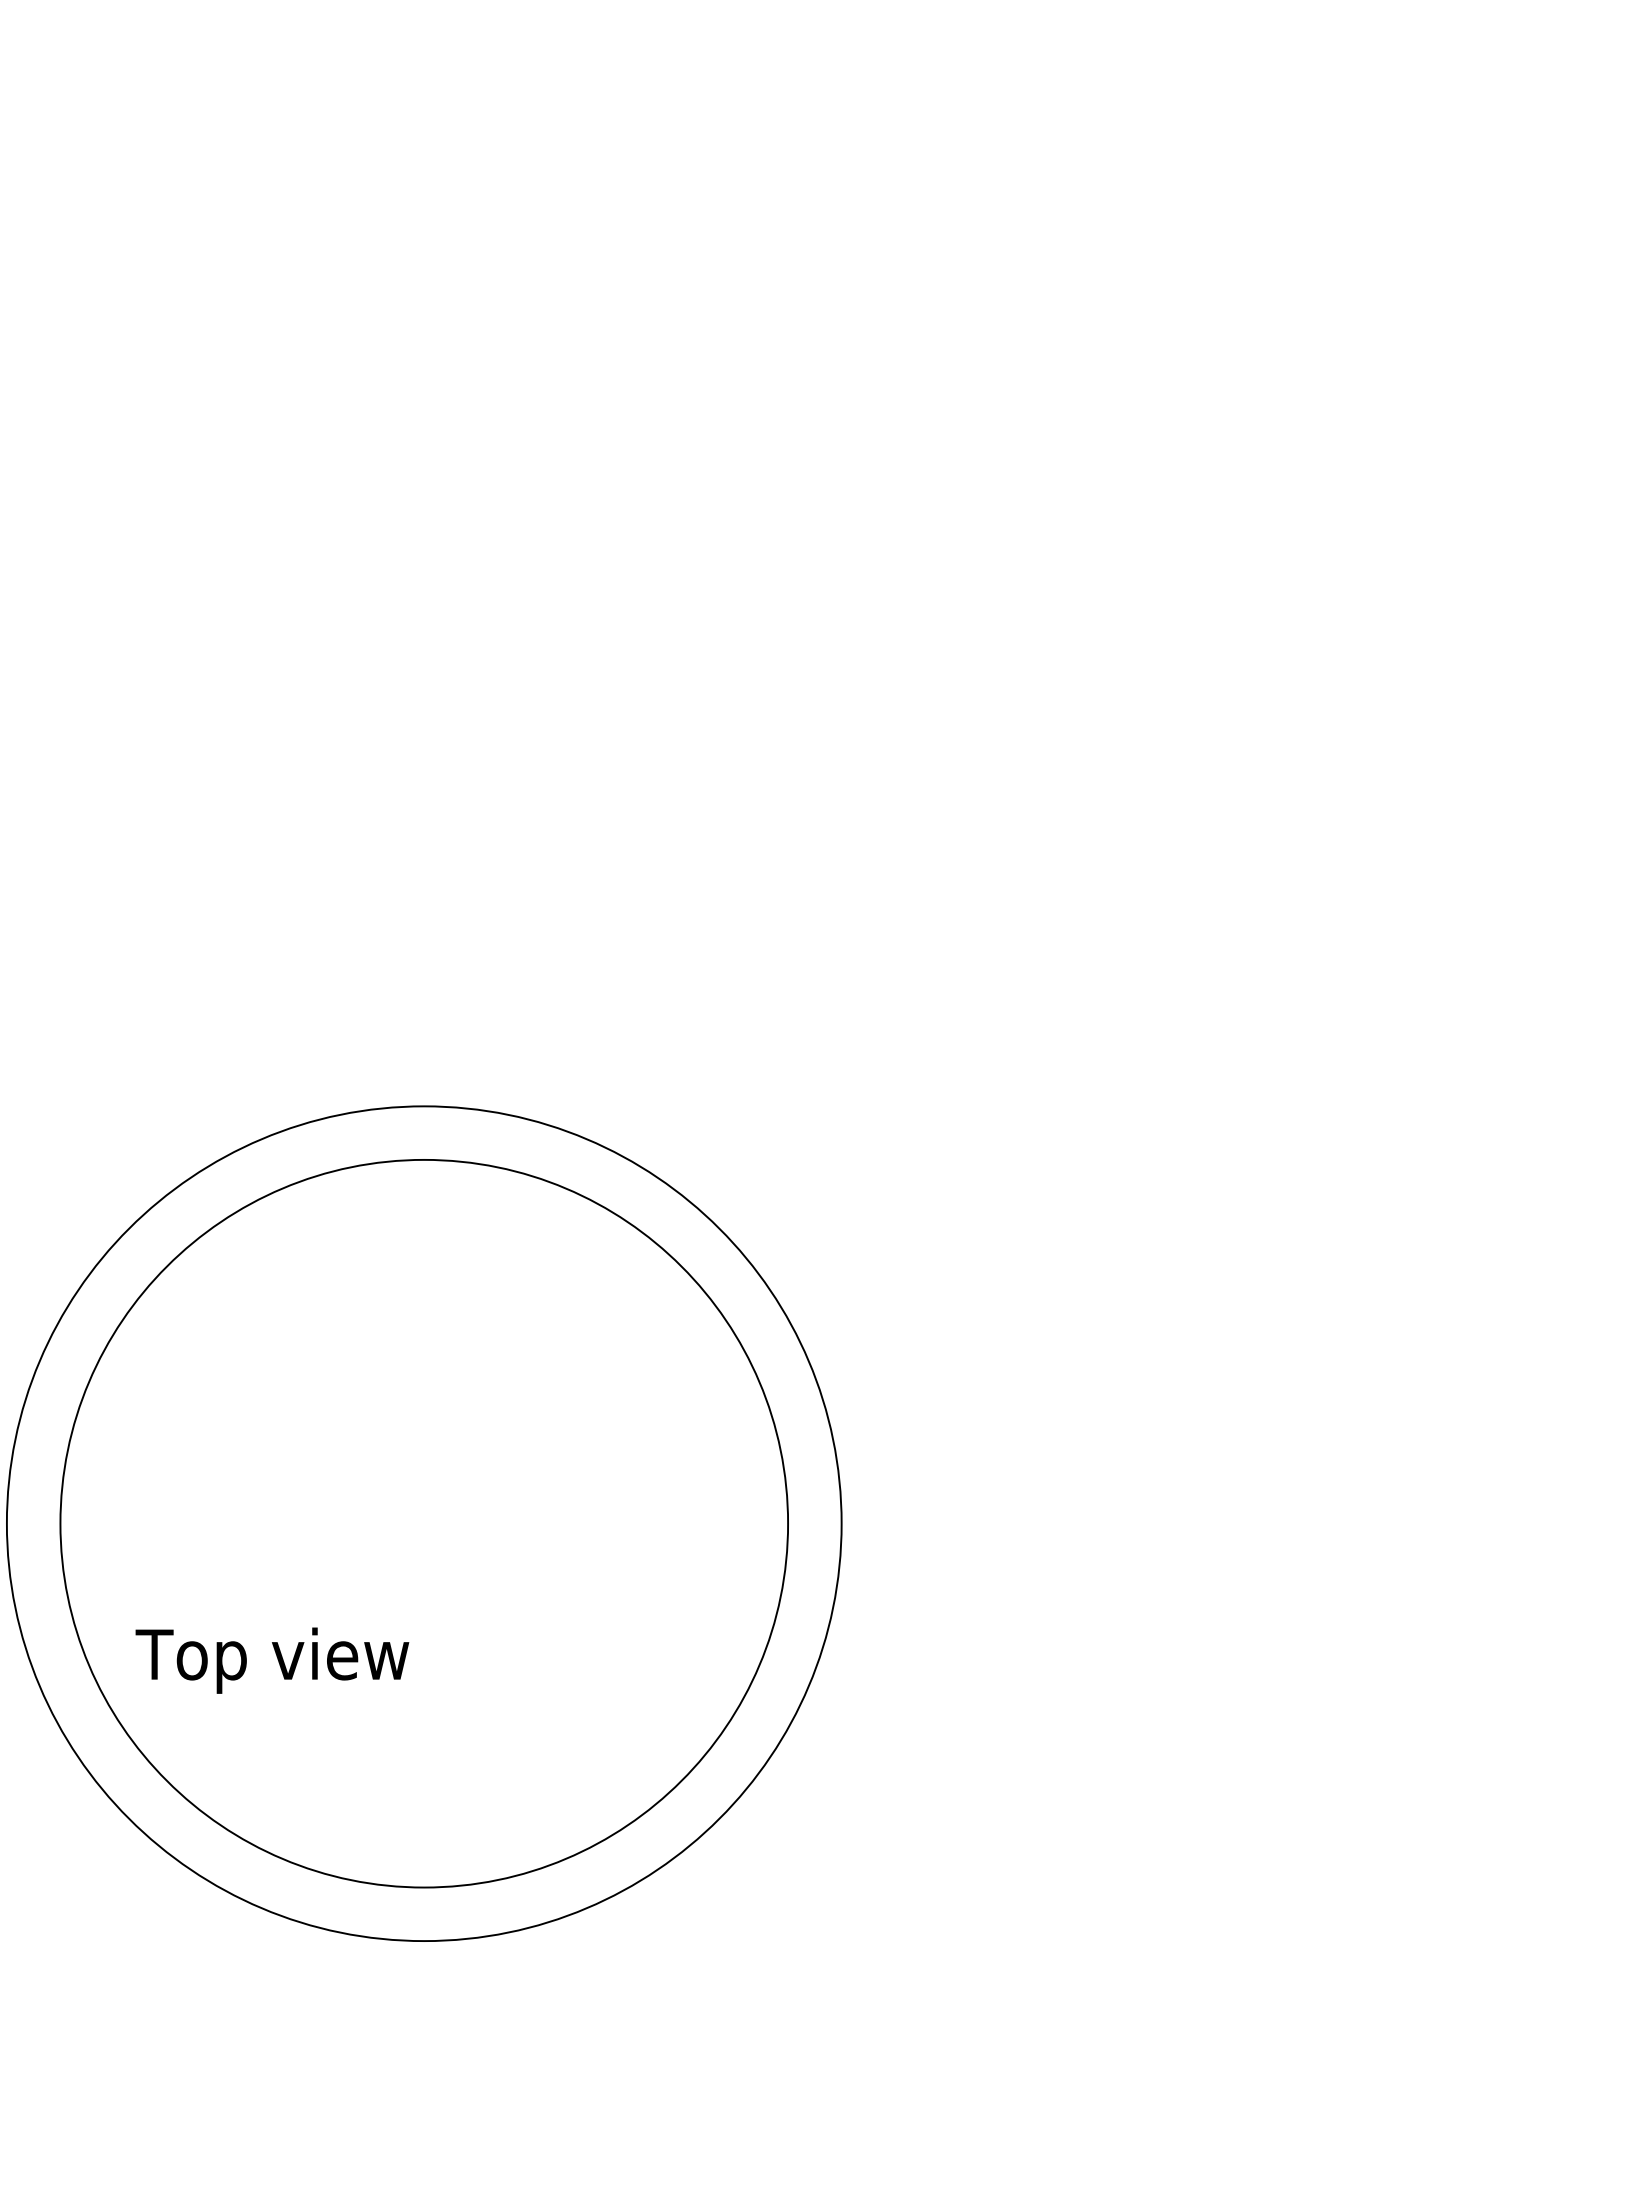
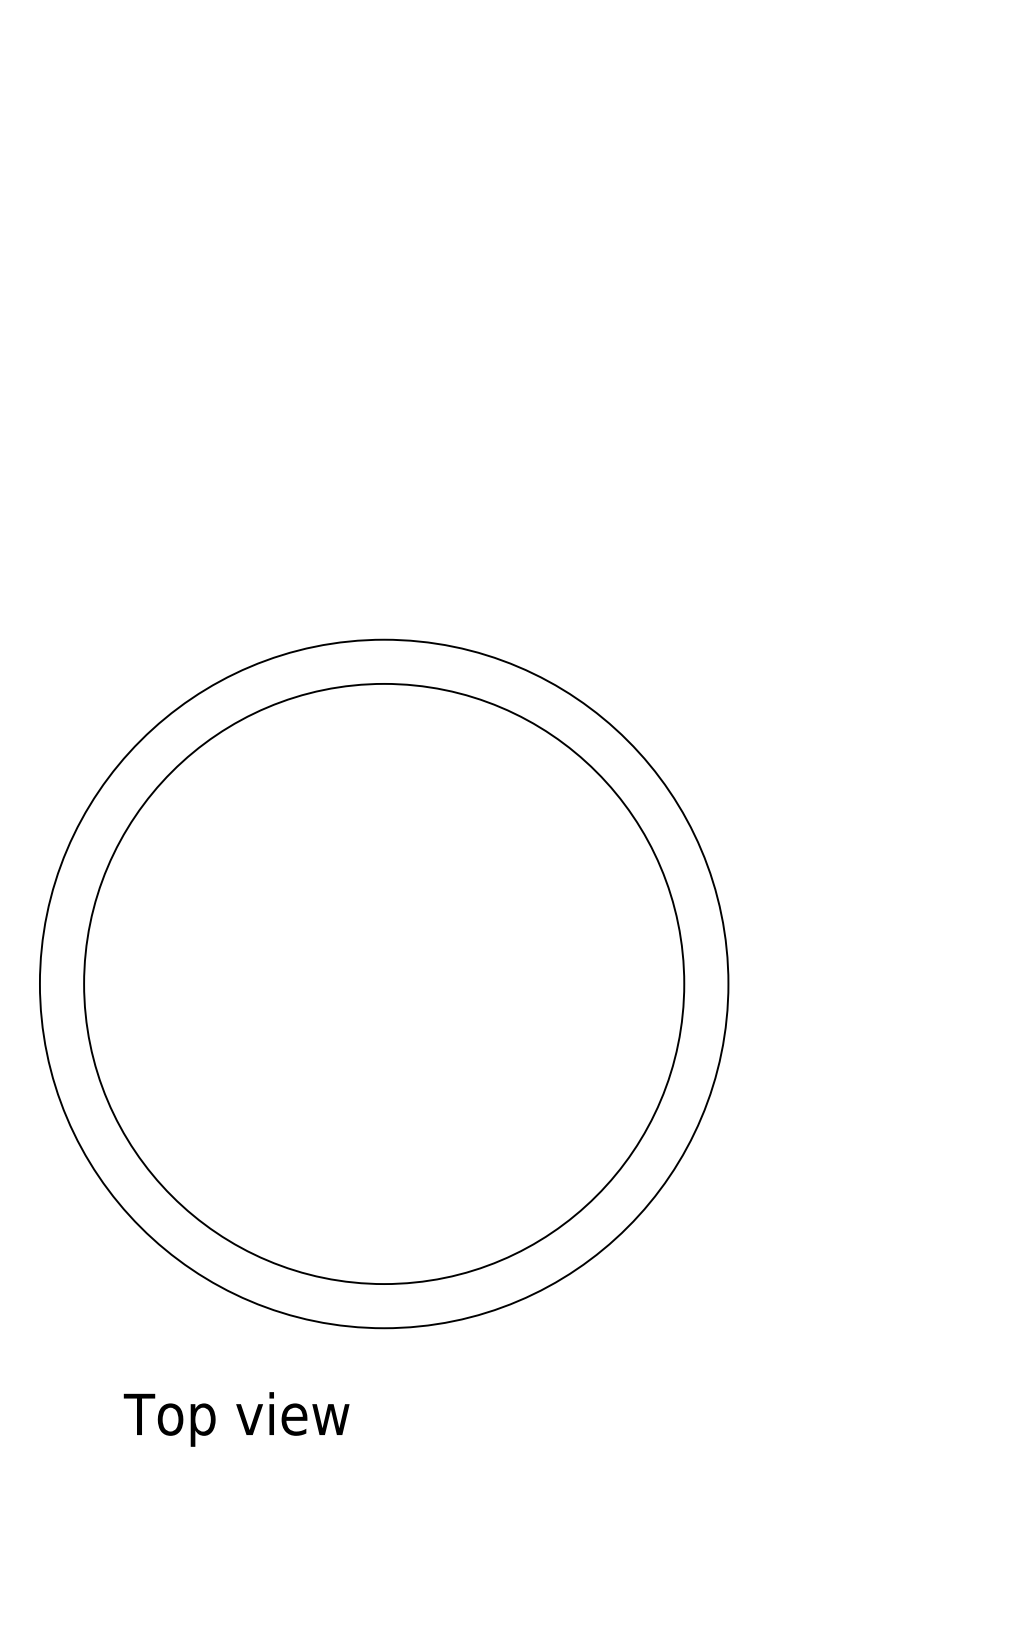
text: (272, 1660) -> (236, 1419), moved

